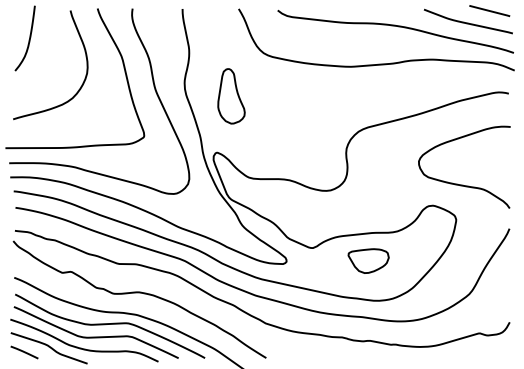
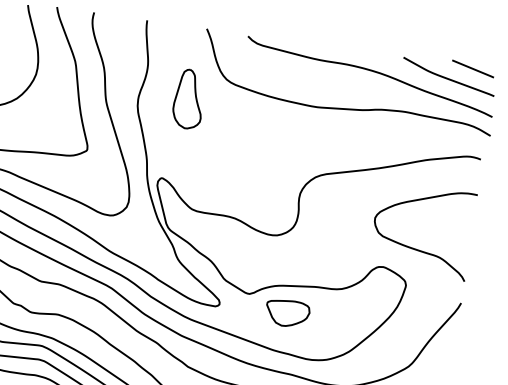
part: (231, 96) -> (188, 99), moved
part: (368, 260) -> (287, 312), moved

